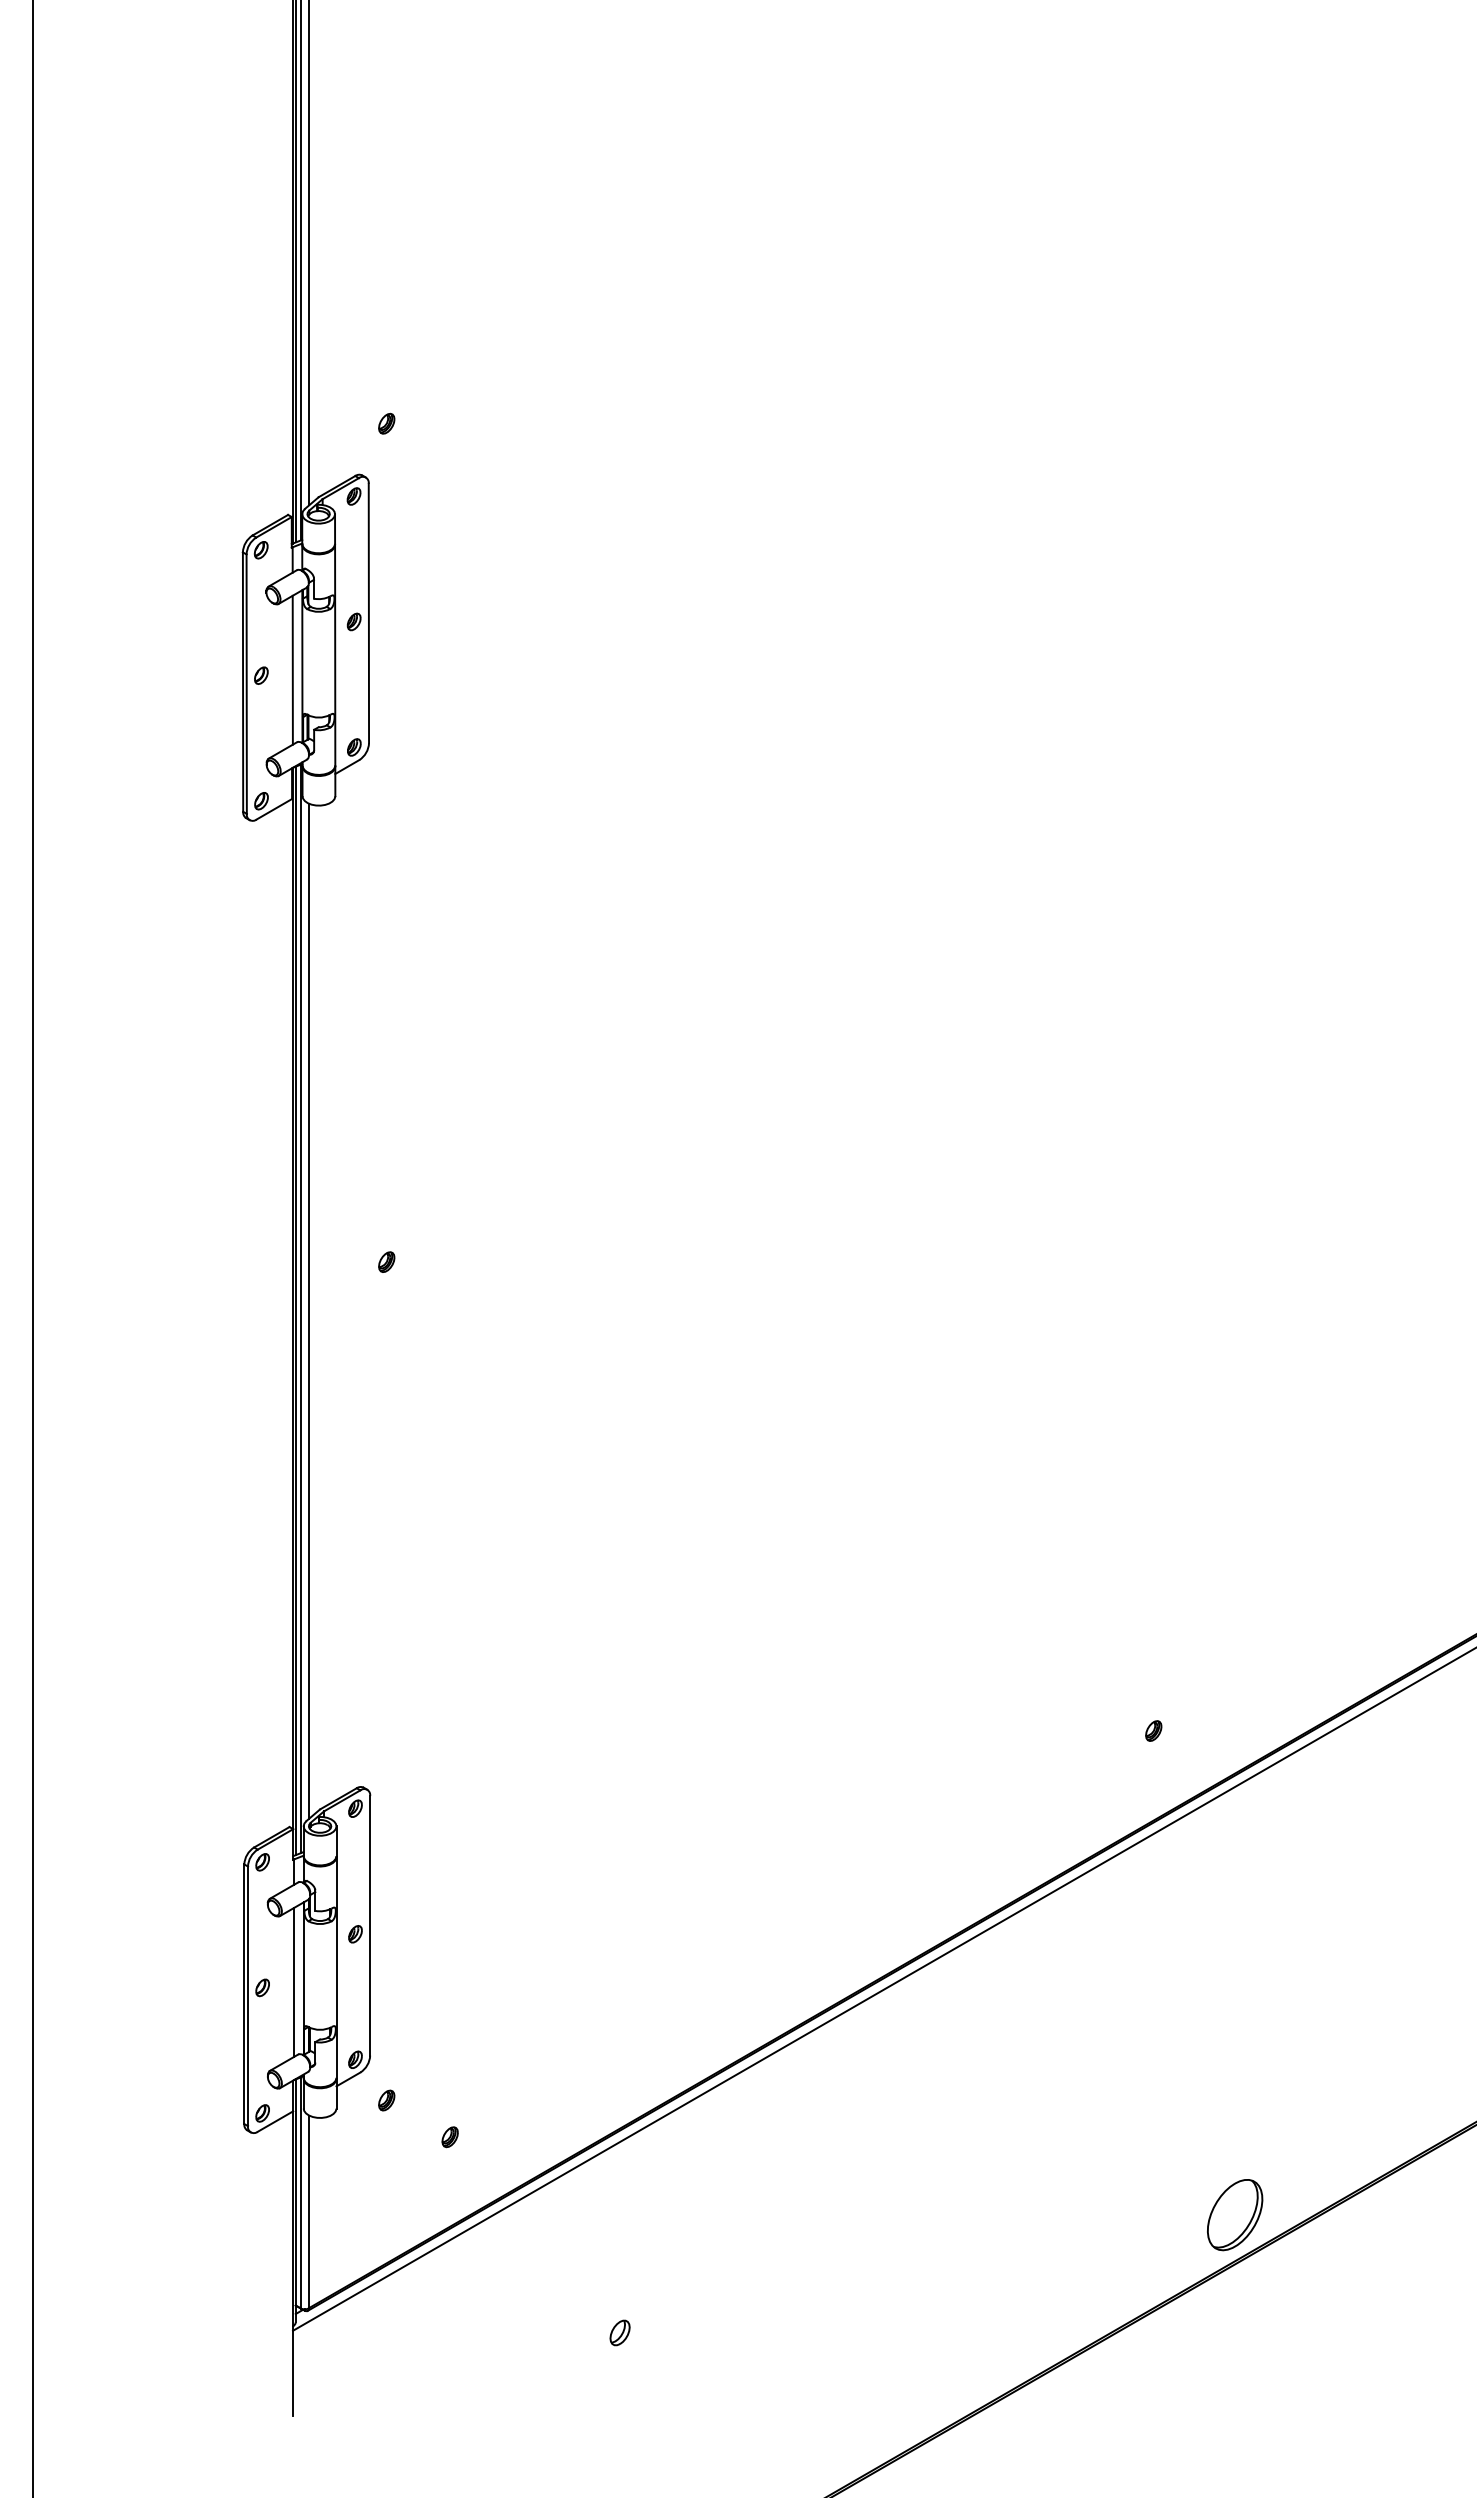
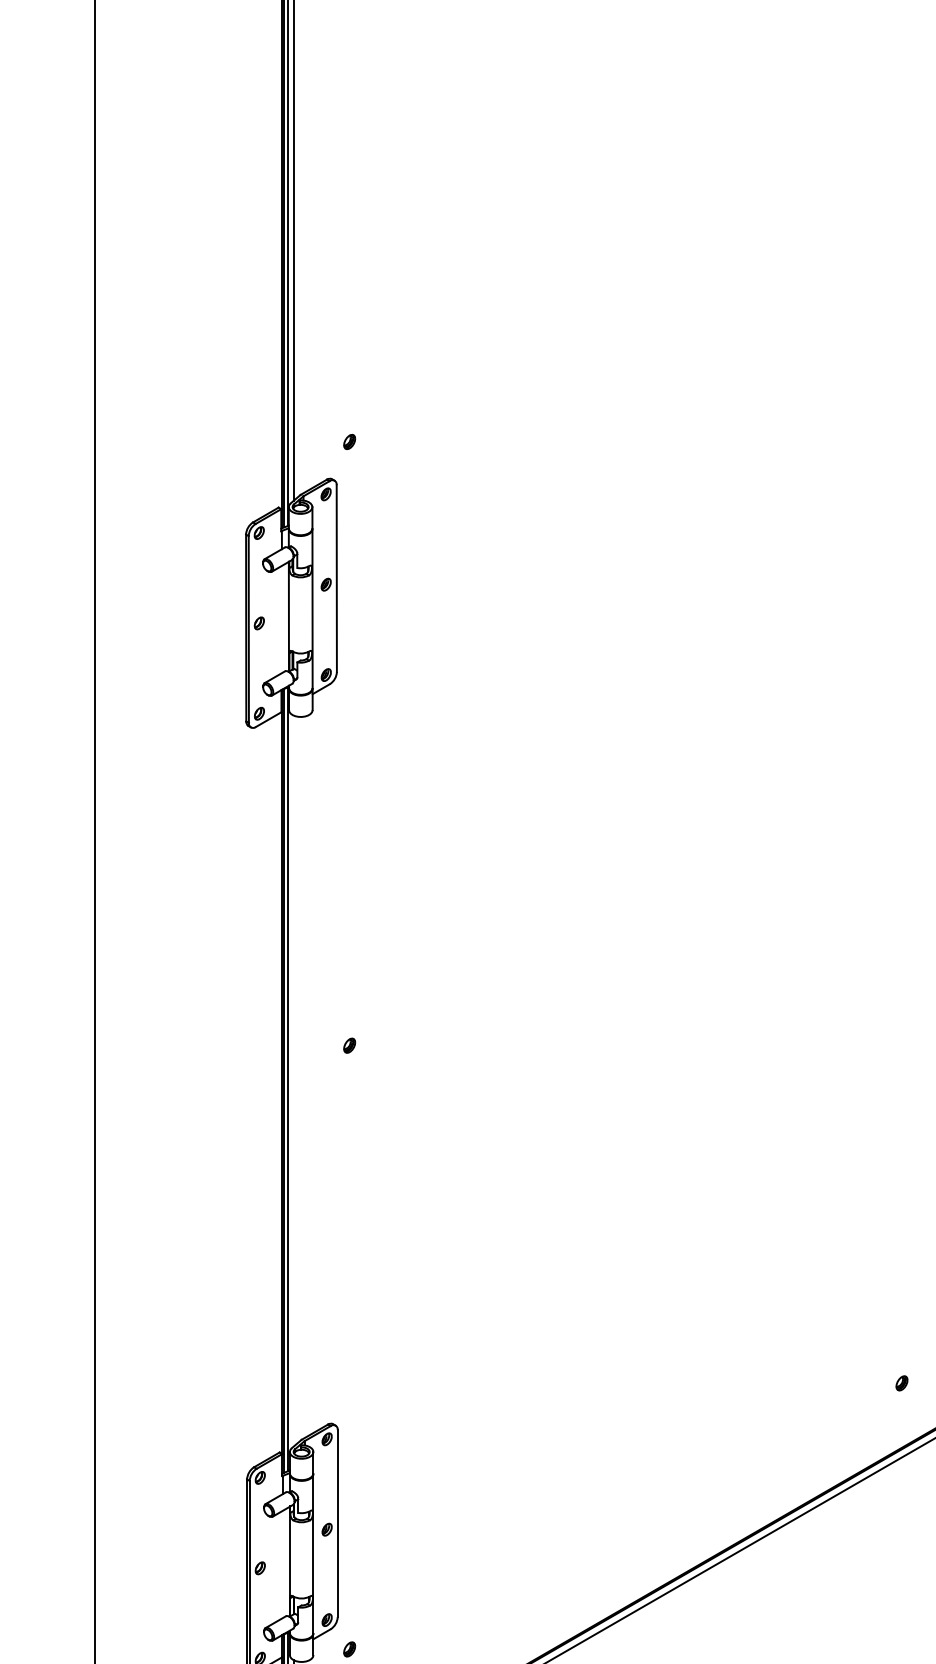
line: (292, 669) -> (281, 618), removed
line: (309, 1310) -> (294, 1080), removed
line: (294, 1981) -> (283, 1563), removed

